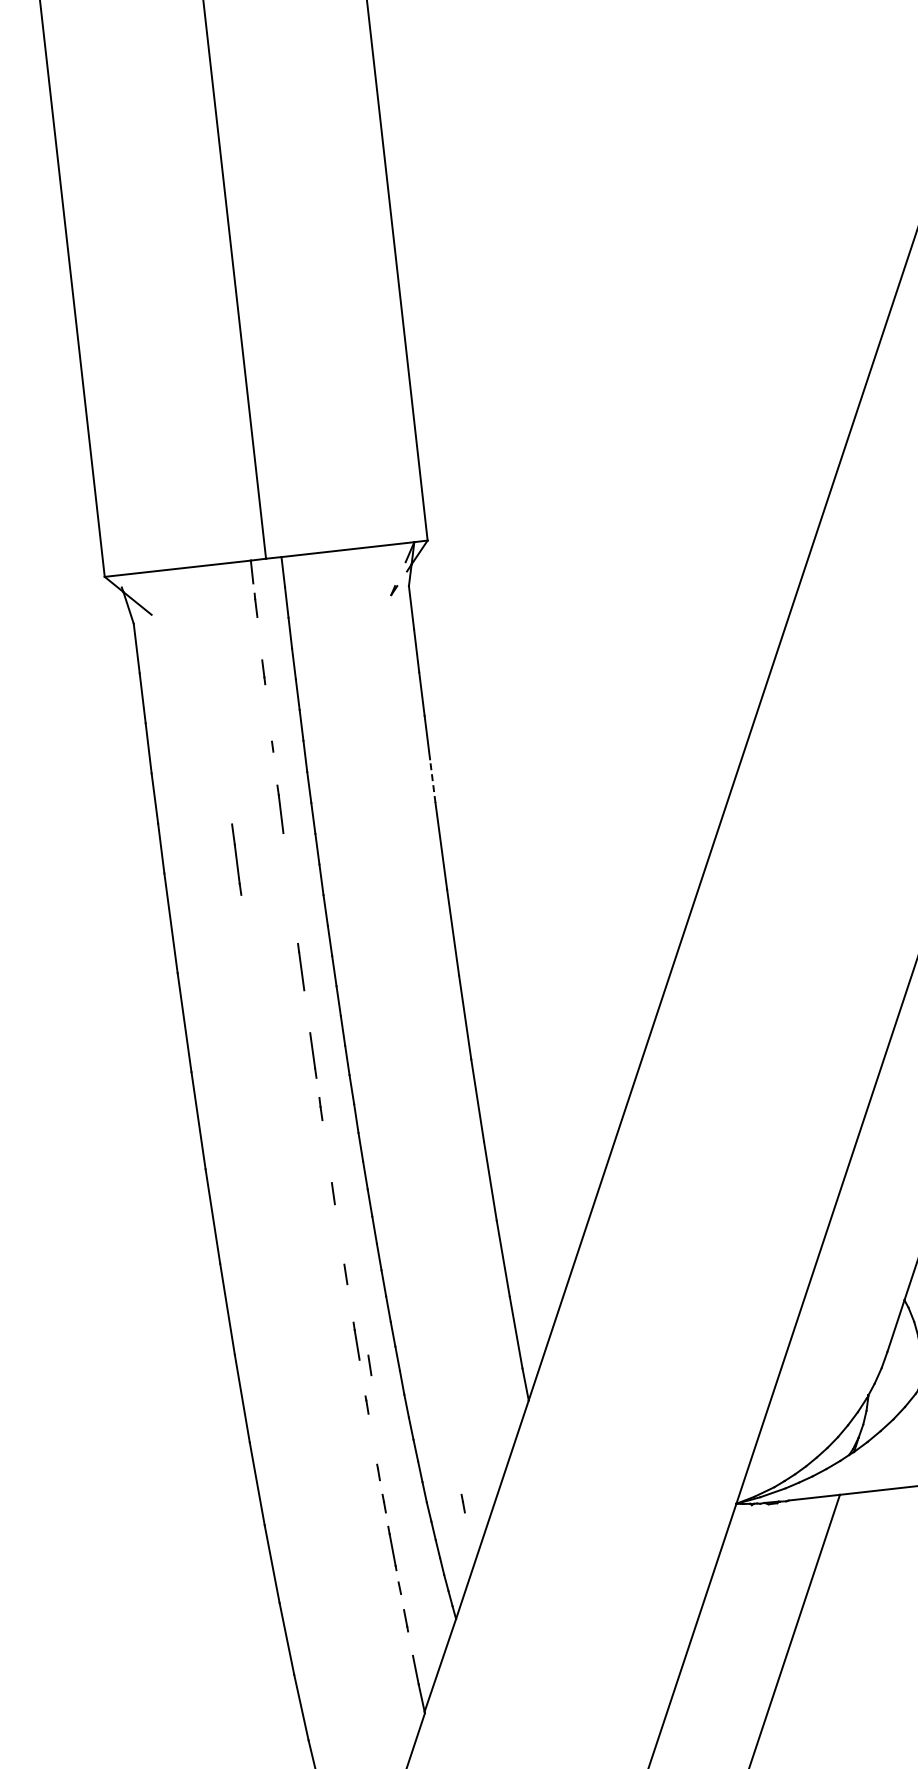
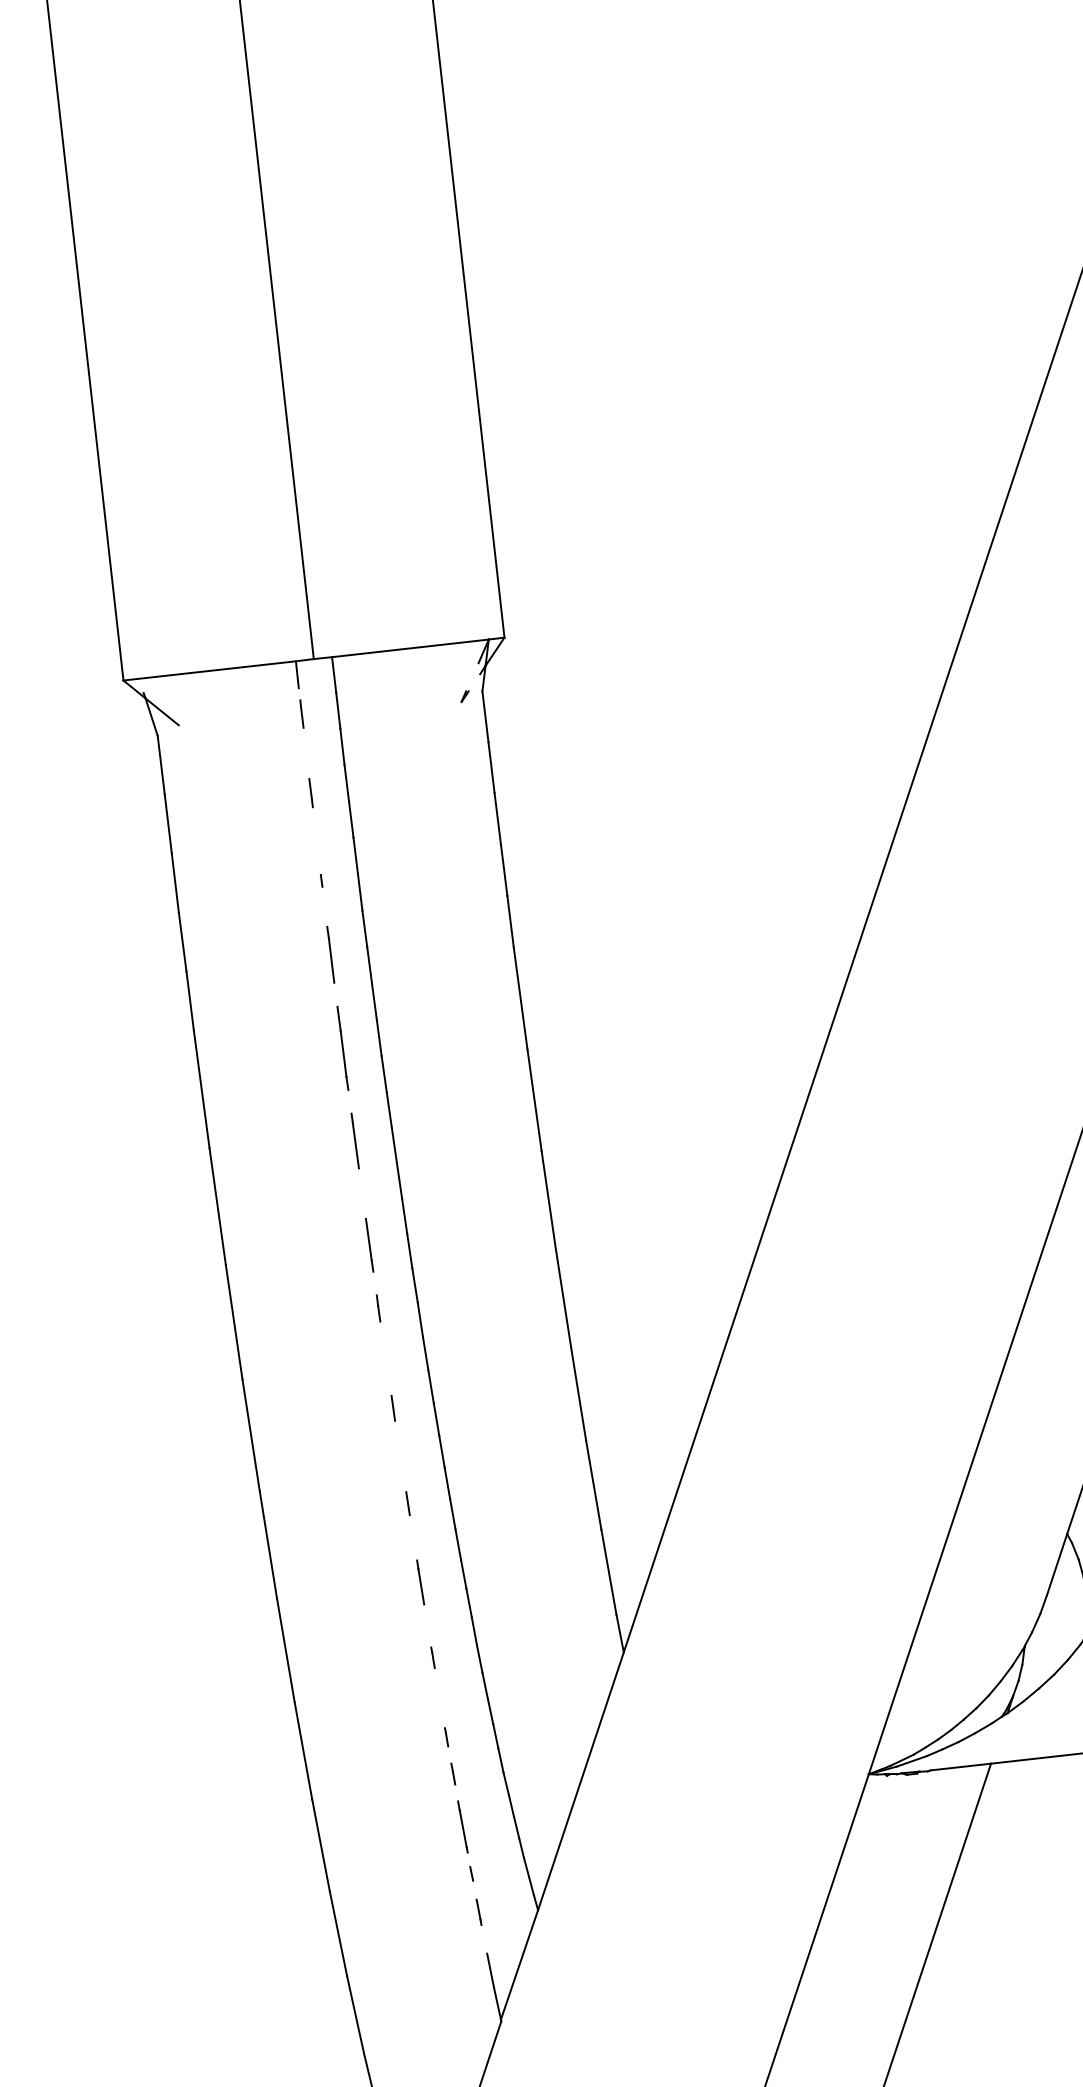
line: (432, 781) -> (510, 921), dashed -> solid
line: (236, 859) -> (342, 1048), moved
line: (369, 1365) -> (435, 1611), removed
line: (462, 1503) -> (545, 1773), removed

